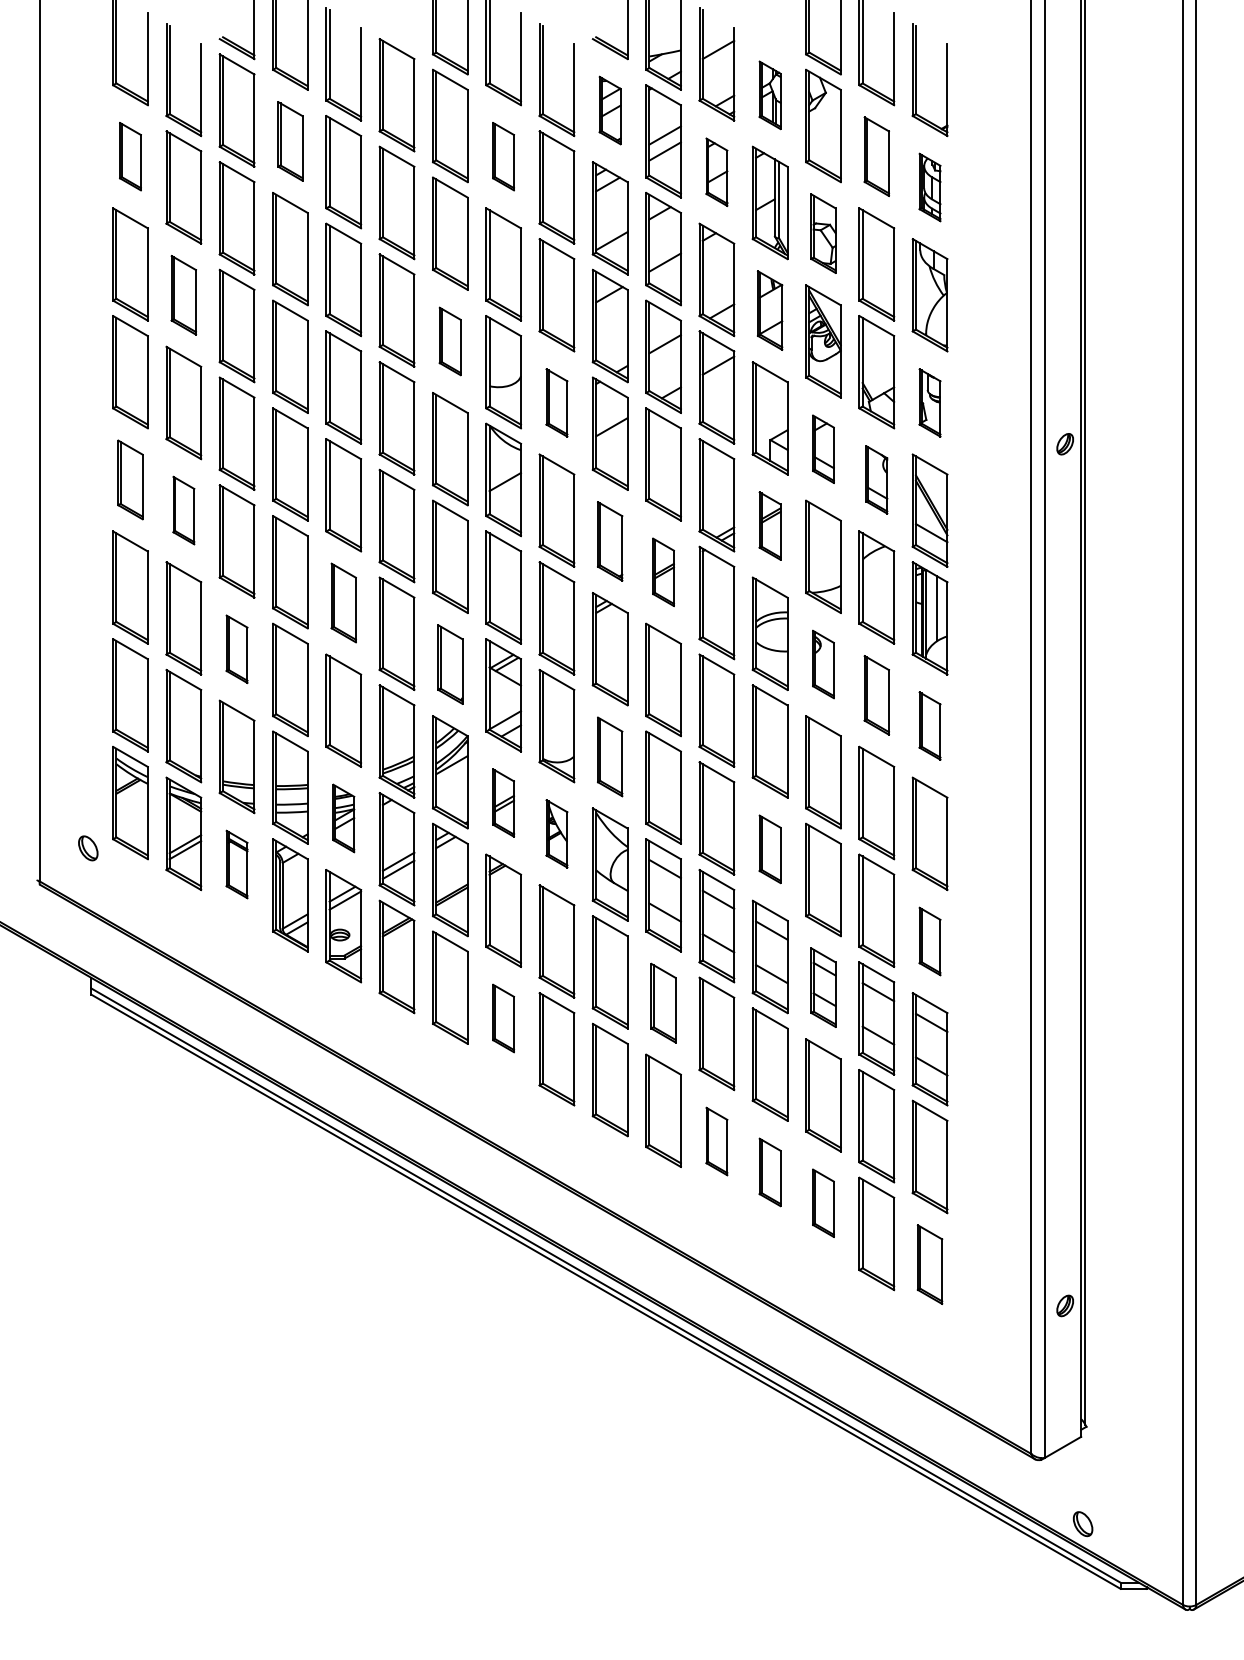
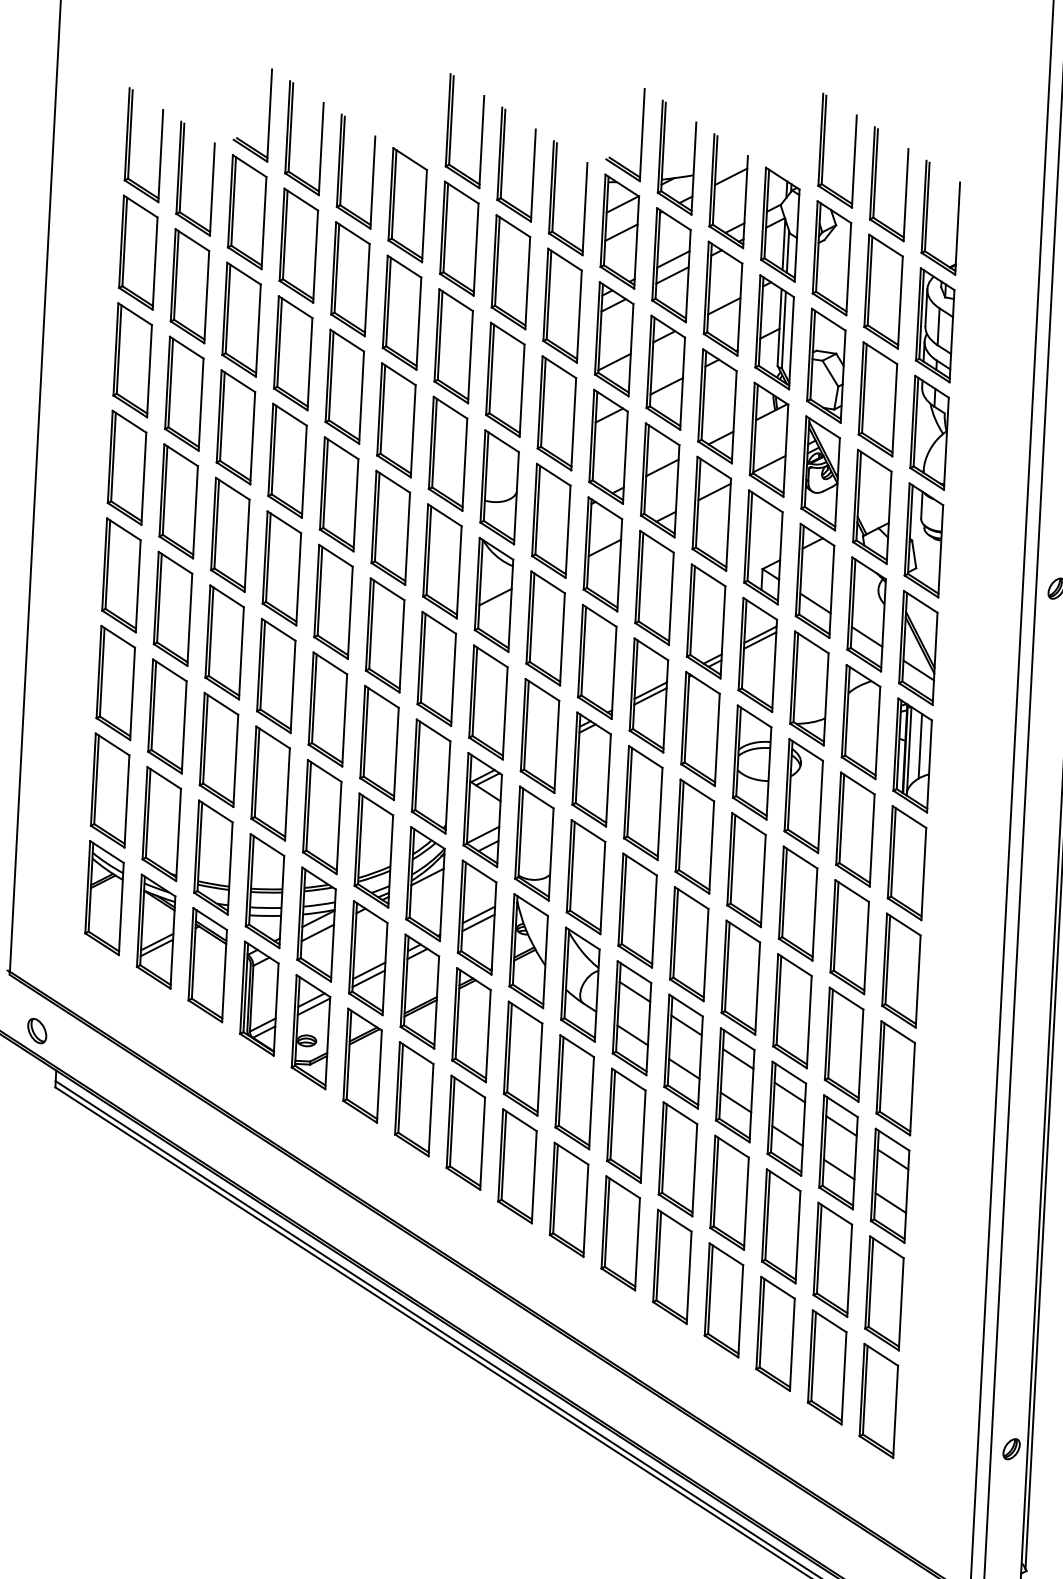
part: (769, 95) -> (779, 224), size x1.67
part: (609, 110) -> (619, 231), size x1.67
part: (290, 141) -> (298, 245), size x1.43
part: (130, 156) -> (138, 252), size x1.67
part: (503, 156) -> (510, 271), size x1.67
part: (876, 156) -> (883, 291), size x1.43
part: (716, 172) -> (722, 299), size x1.67
part: (929, 187) -> (934, 325), size x1.67
part: (823, 233) -> (826, 365), size x1.43
part: (183, 295) -> (183, 394), size x1.43
part: (769, 310) -> (768, 439), size x1.43
part: (449, 341) -> (447, 453), size x1.67
part: (556, 402) -> (550, 520), size x1.67
part: (929, 402) -> (923, 539), size x1.67
part: (823, 449) -> (815, 581), size x1.67
part: (130, 479) -> (121, 574), size x1.43
part: (876, 479) -> (866, 614), size x1.67
part: (183, 510) -> (172, 608), size x1.67
part: (769, 525) -> (757, 654), size x1.67
part: (609, 541) -> (596, 661), size x1.43
part: (663, 572) -> (648, 695), size x1.67
part: (343, 602) -> (327, 708), size x1.43
part: (236, 649) -> (218, 750), size x1.67
part: (450, 664) -> (431, 776), size x1.43
part: (823, 664) -> (803, 795), size x1.67
part: (876, 695) -> (855, 829), size x1.43
part: (929, 725) -> (906, 862), size x1.67
part: (609, 756) -> (585, 876), size x1.43
part: (503, 802) -> (477, 917), size x1.67
part: (343, 818) -> (316, 924), size x1.67
part: (556, 833) -> (528, 950), size x1.67
part: (88, 848) -> (37, 1031), moved
part: (769, 849) -> (740, 977), size x1.67
part: (236, 864) -> (207, 964), size x1.67
part: (929, 941) -> (895, 1078), size x1.67
part: (823, 987) -> (786, 1118), size x1.43
part: (663, 1003) -> (626, 1126), size x1.43
part: (503, 1018) -> (465, 1132), size x1.67
part: (716, 1141) -> (671, 1266), size x1.67
part: (769, 1172) -> (723, 1300), size x1.67
part: (823, 1203) -> (775, 1334), size x1.67
part: (929, 1264) -> (878, 1400), size x1.43

